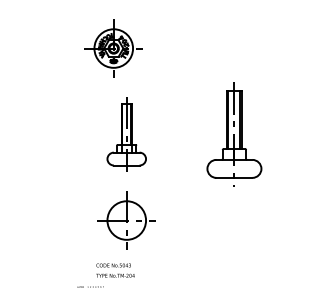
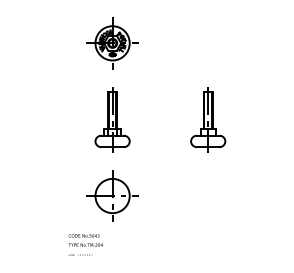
part: (113, 48) -> (112, 43), moved
part: (234, 134) -> (208, 119), size x0.71
text: (115, 270) -> (85, 240), moved

